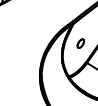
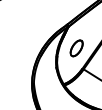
part: (80, 43) -> (76, 48), size x1.67

